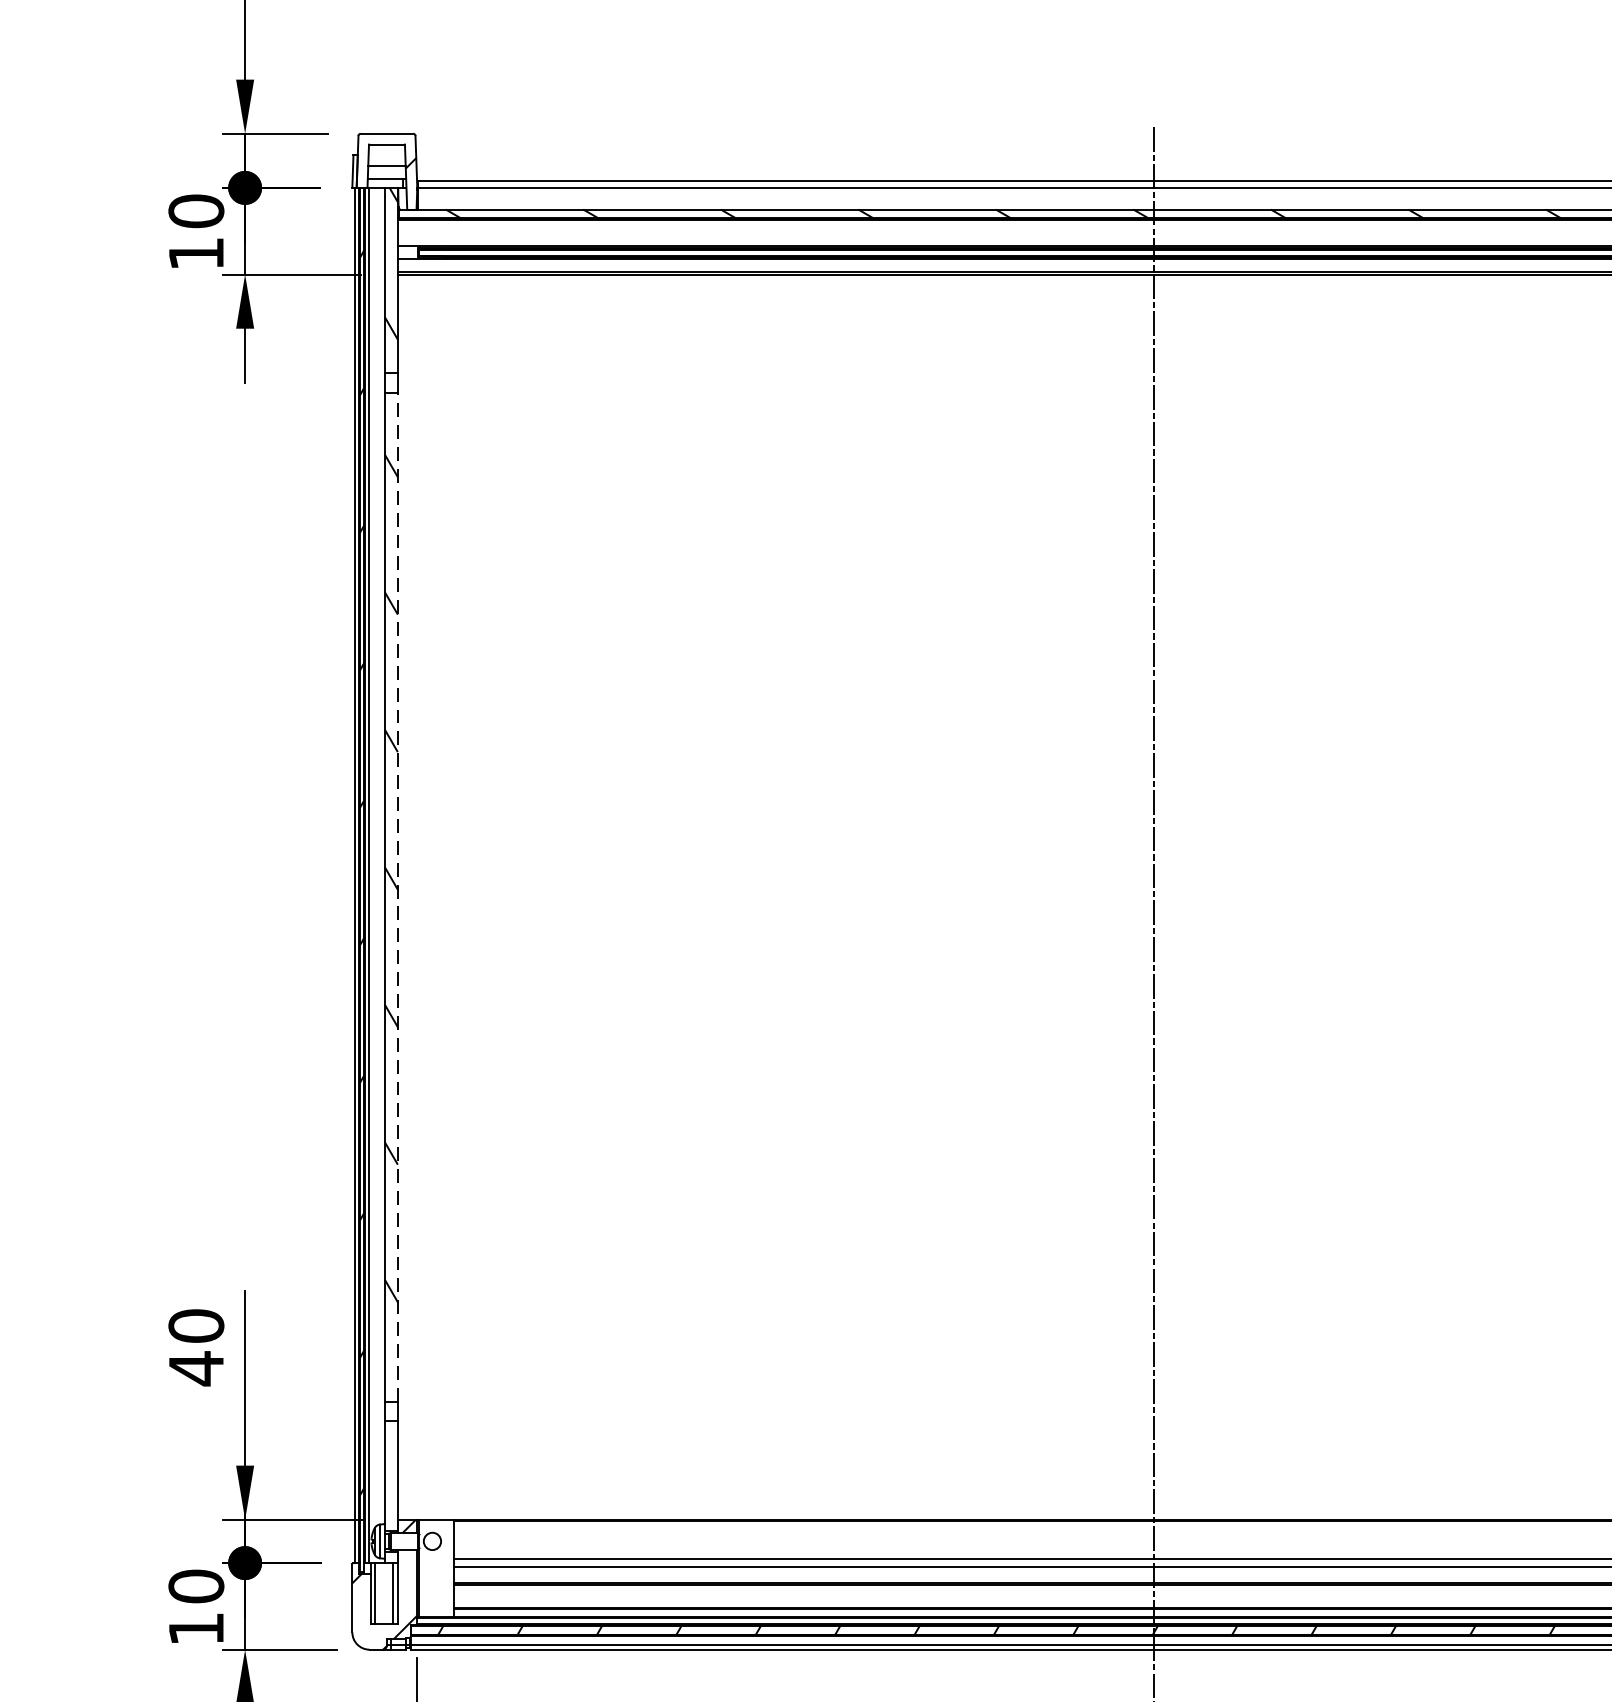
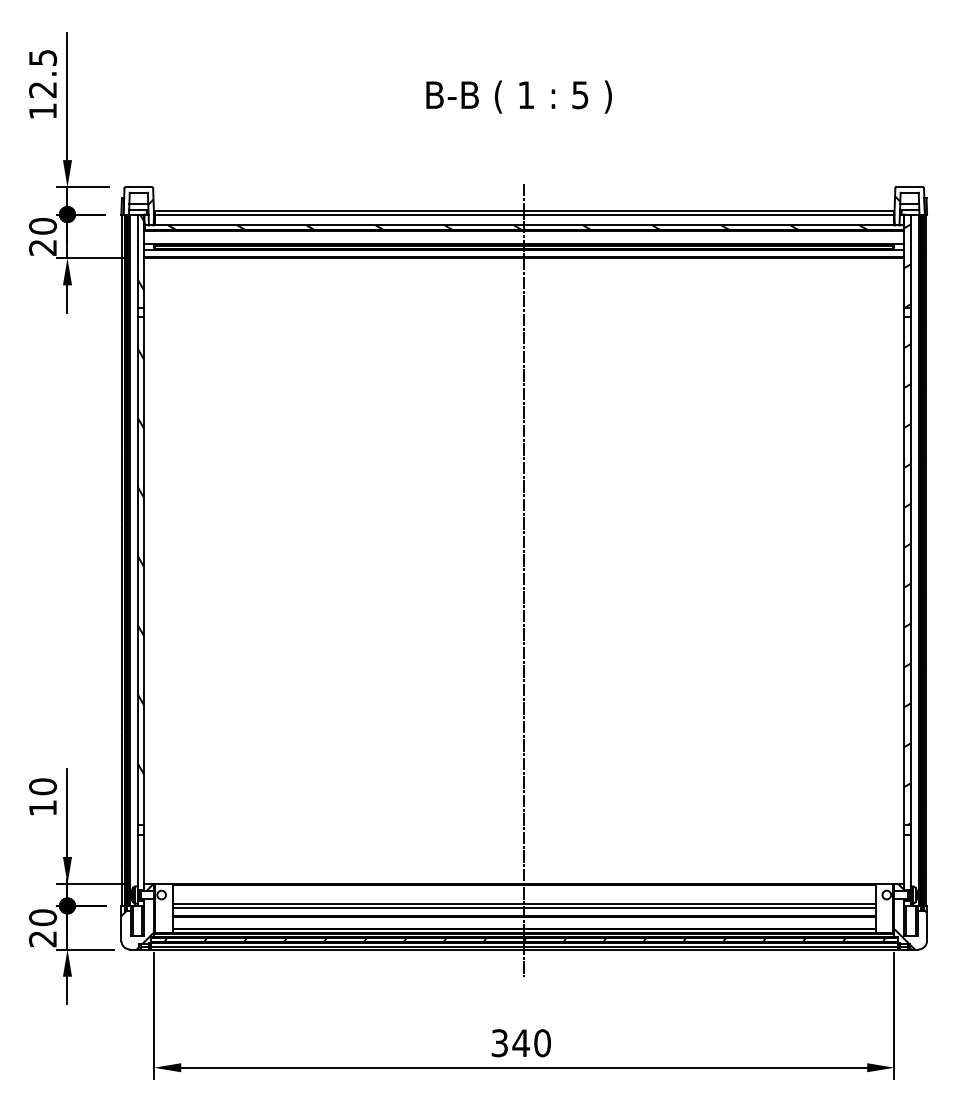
text: (195, 253) -> (42, 247), 10 -> 20
line: (398, 897) -> (144, 571), dashed -> solid
text: (195, 1369) -> (42, 808), 40 -> 10
text: (195, 1629) -> (42, 939), 10 -> 20

